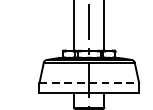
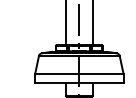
line: (89, 83) -> (79, 74), dashed -> solid

